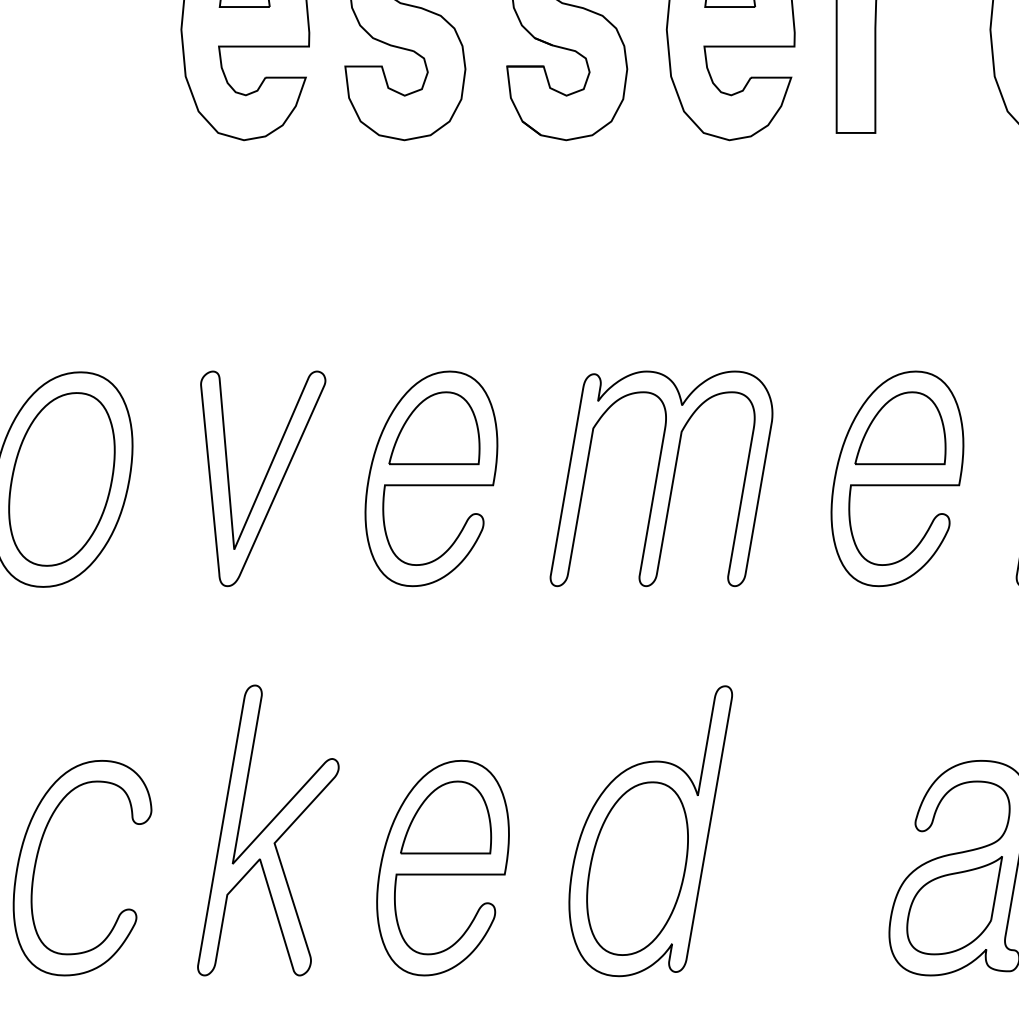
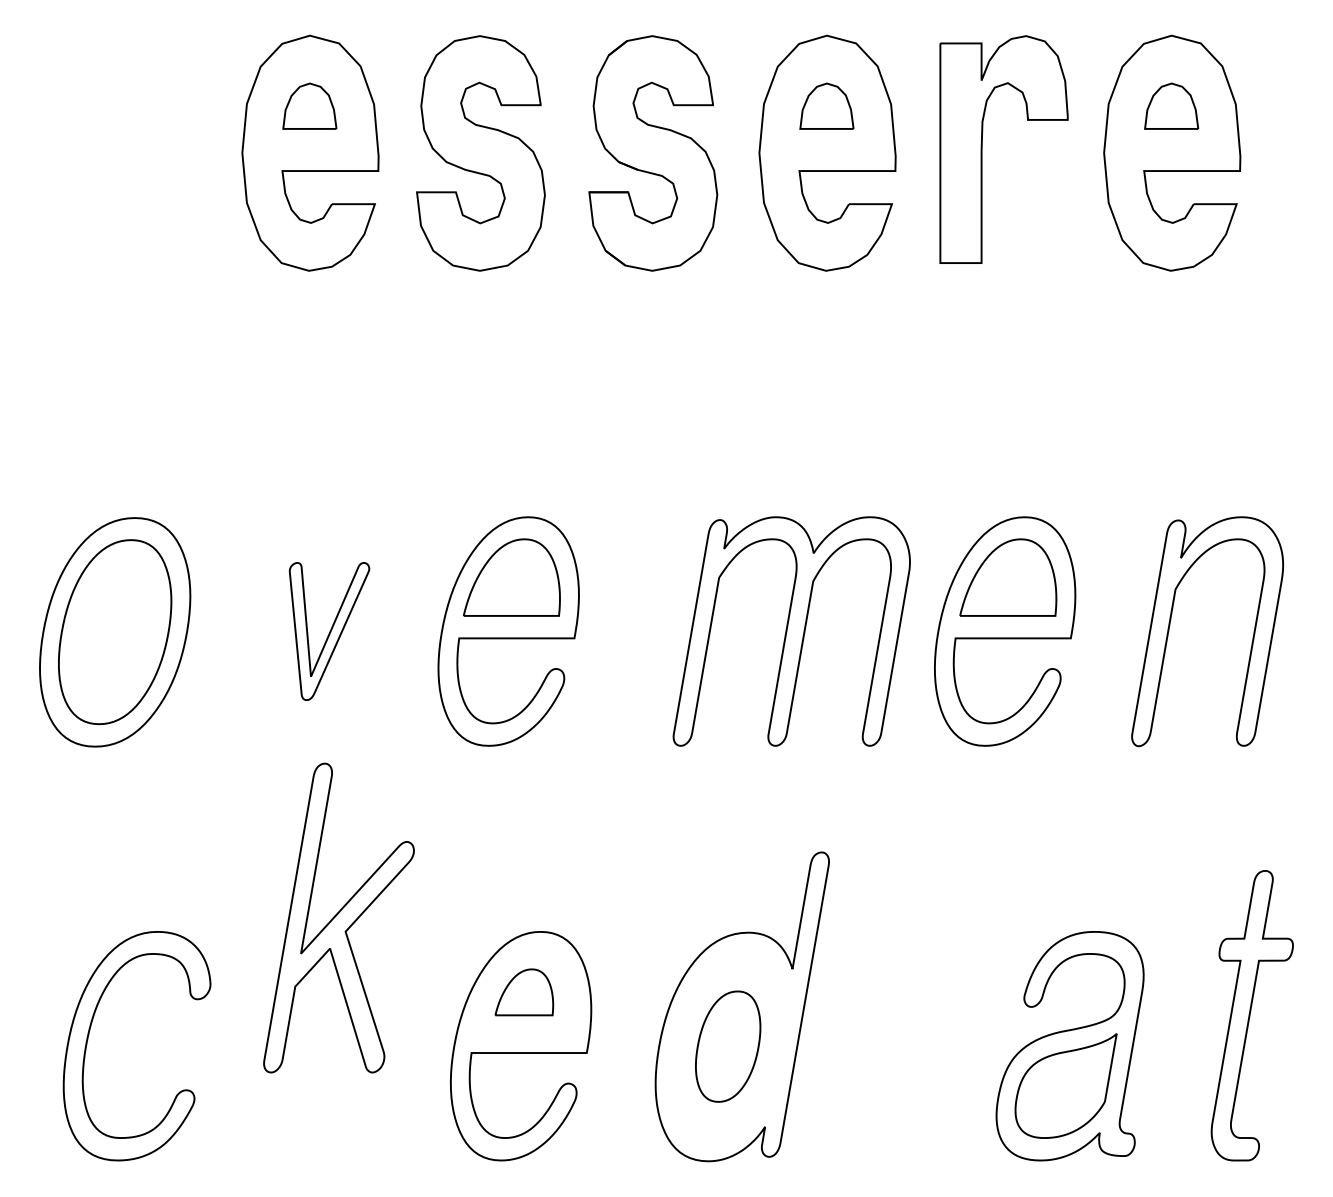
part: (263, 478) -> (329, 631), size x0.6
part: (661, 478) -> (791, 631), moved
part: (446, 817) -> (524, 992), size x0.6
part: (267, 829) -> (338, 917), moved
part: (636, 868) -> (727, 1046), size x0.6

